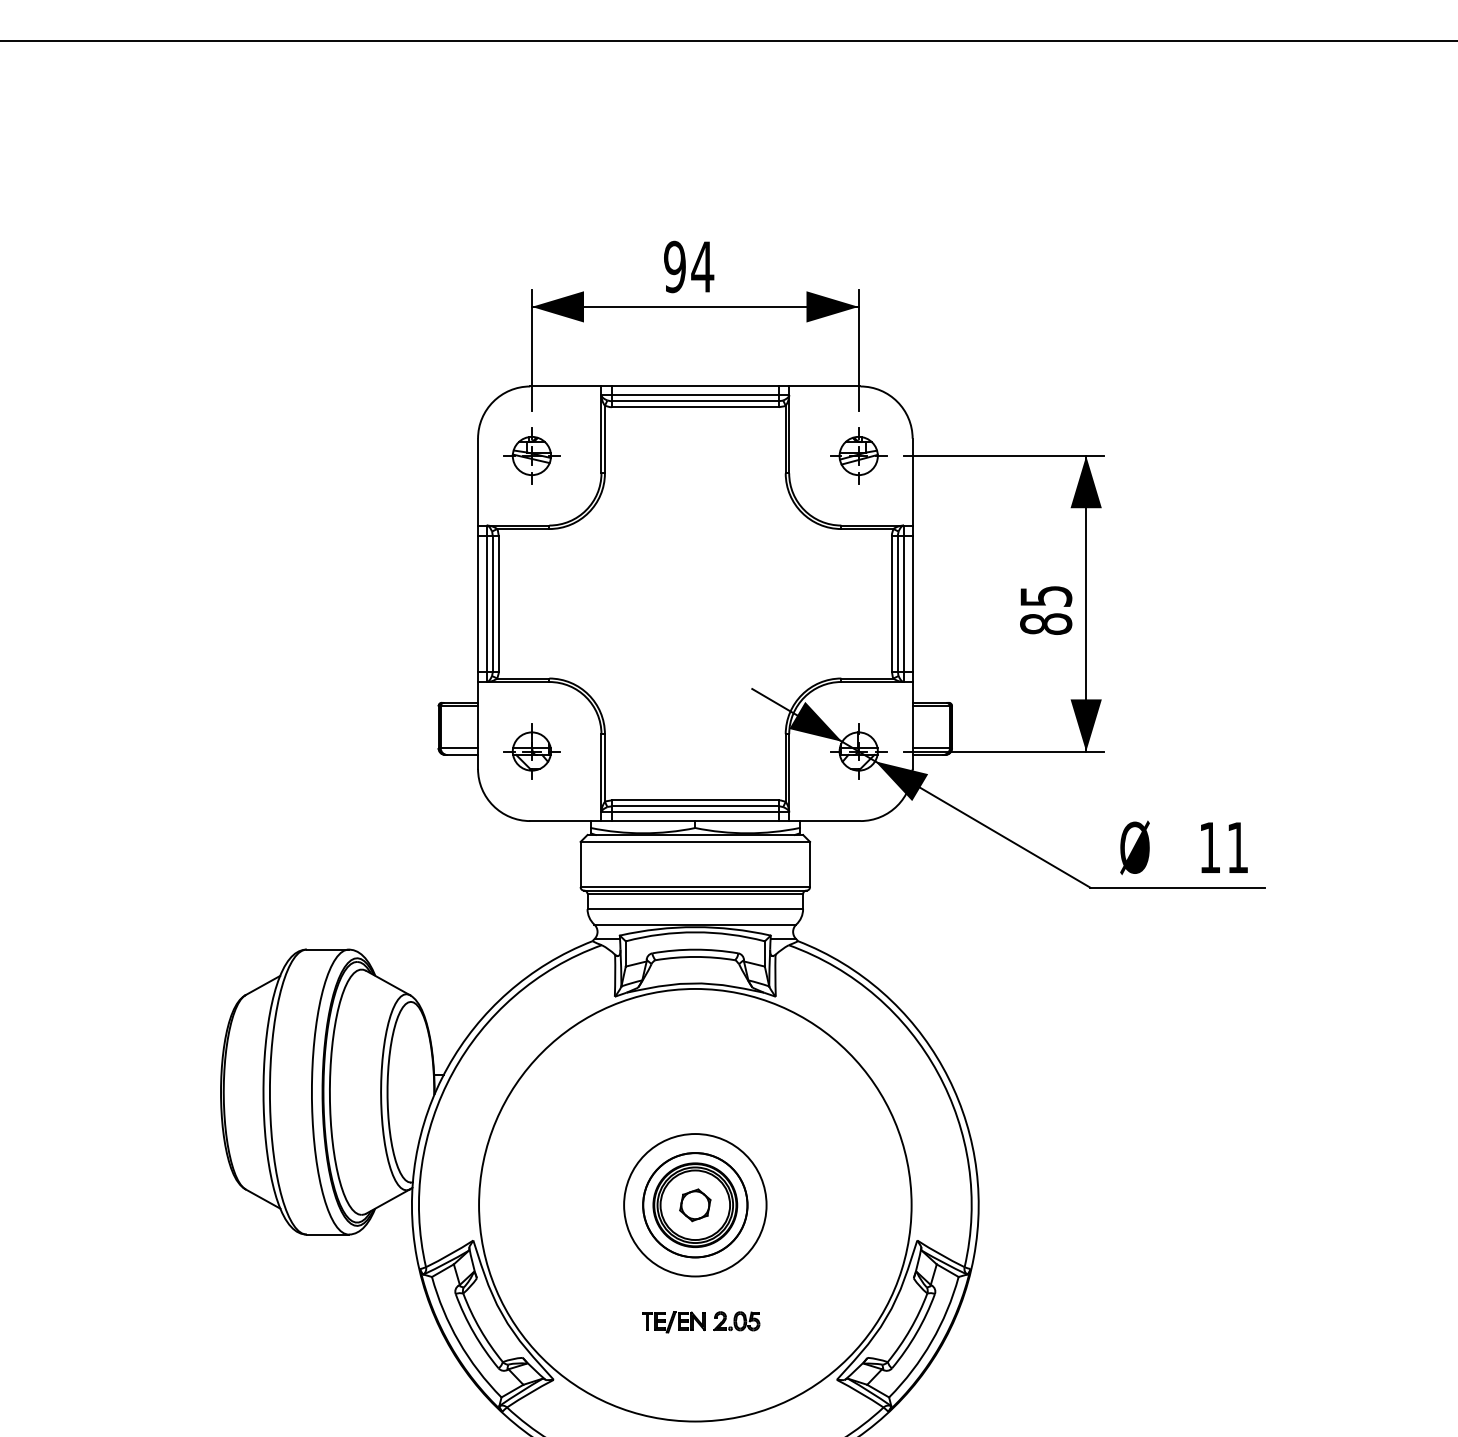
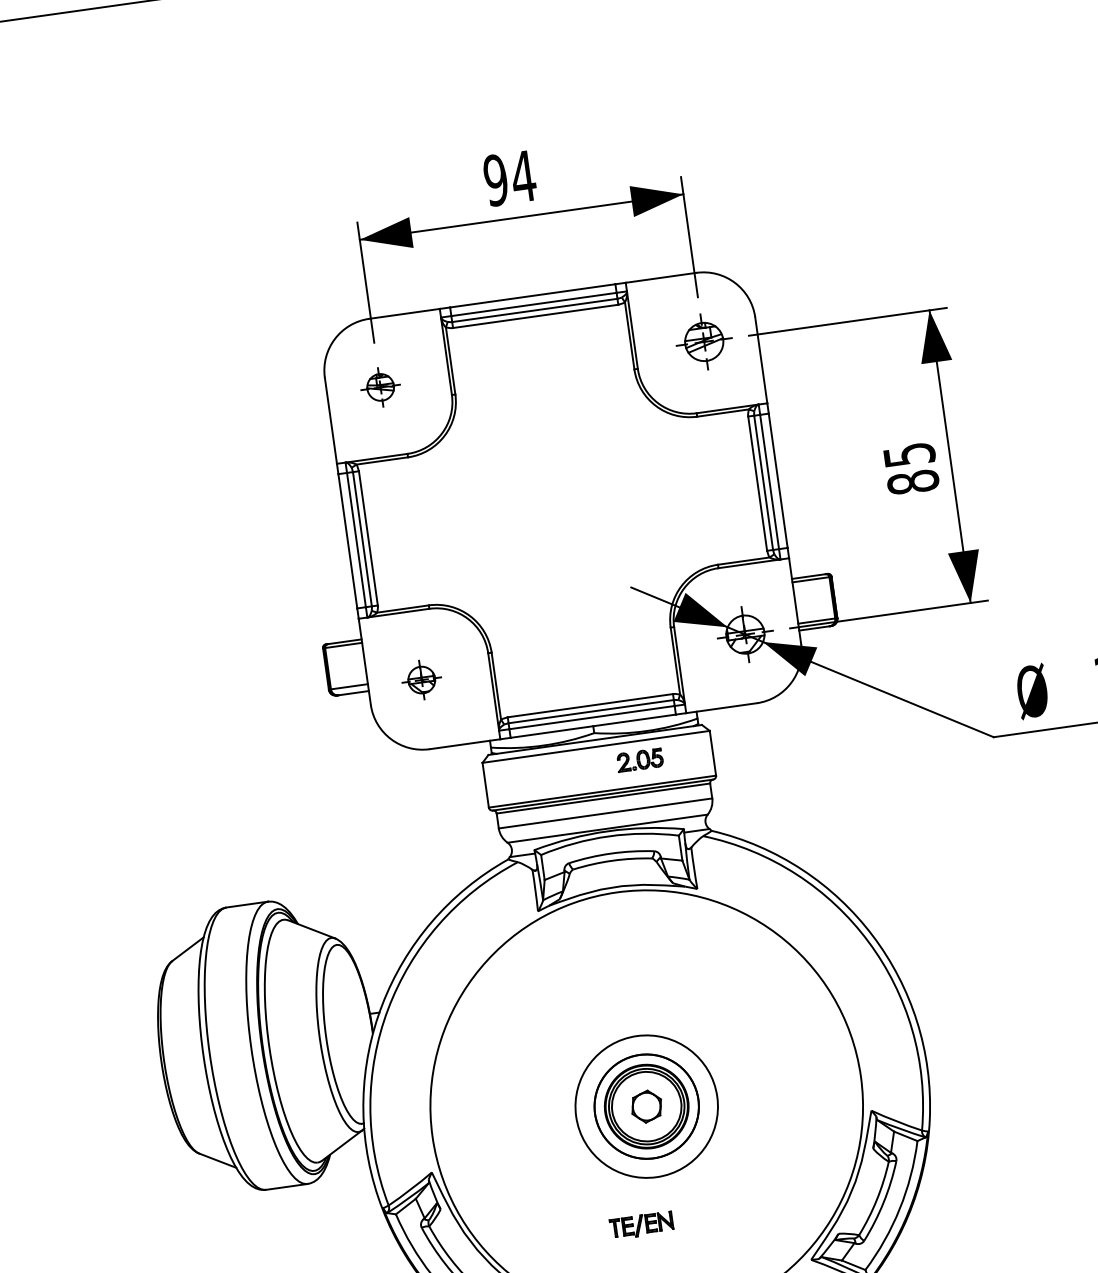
part: (531, 455) -> (380, 387), size x0.7
part: (531, 751) -> (421, 680), size x0.7
part: (736, 1321) -> (639, 760), moved

